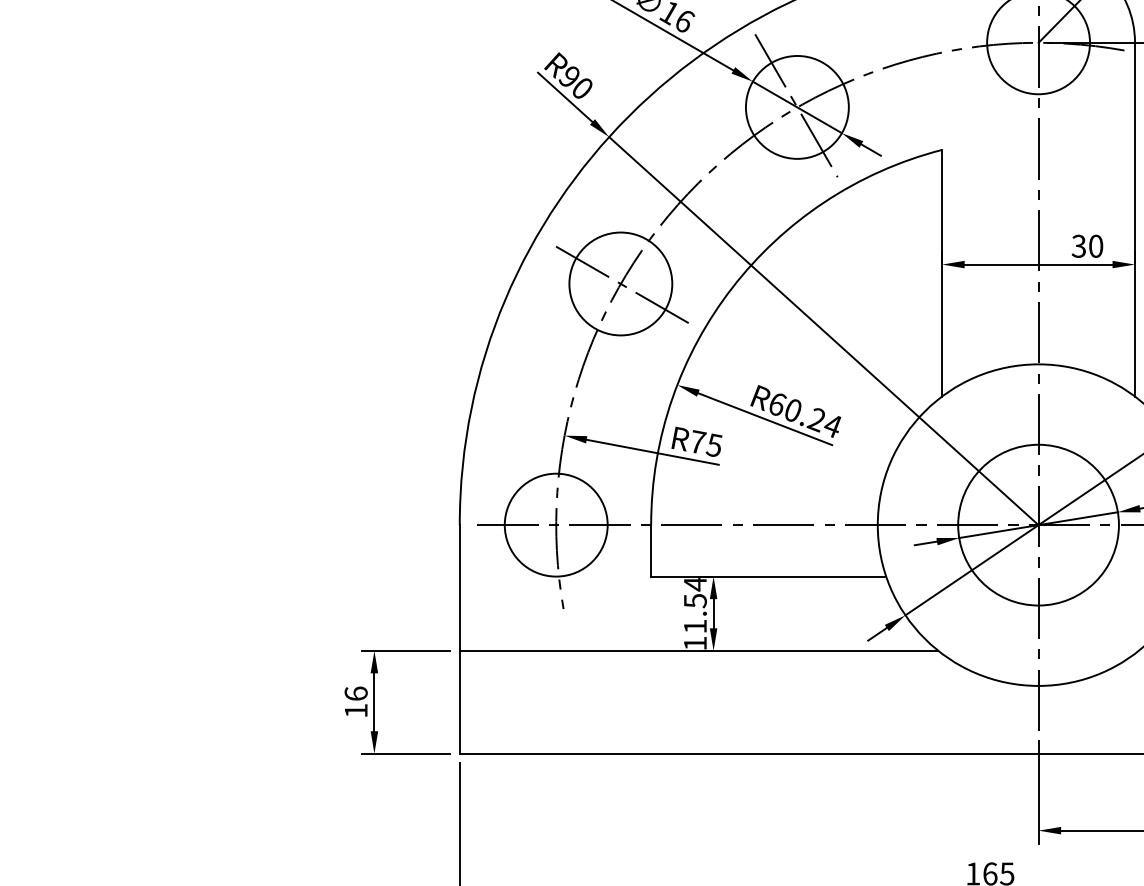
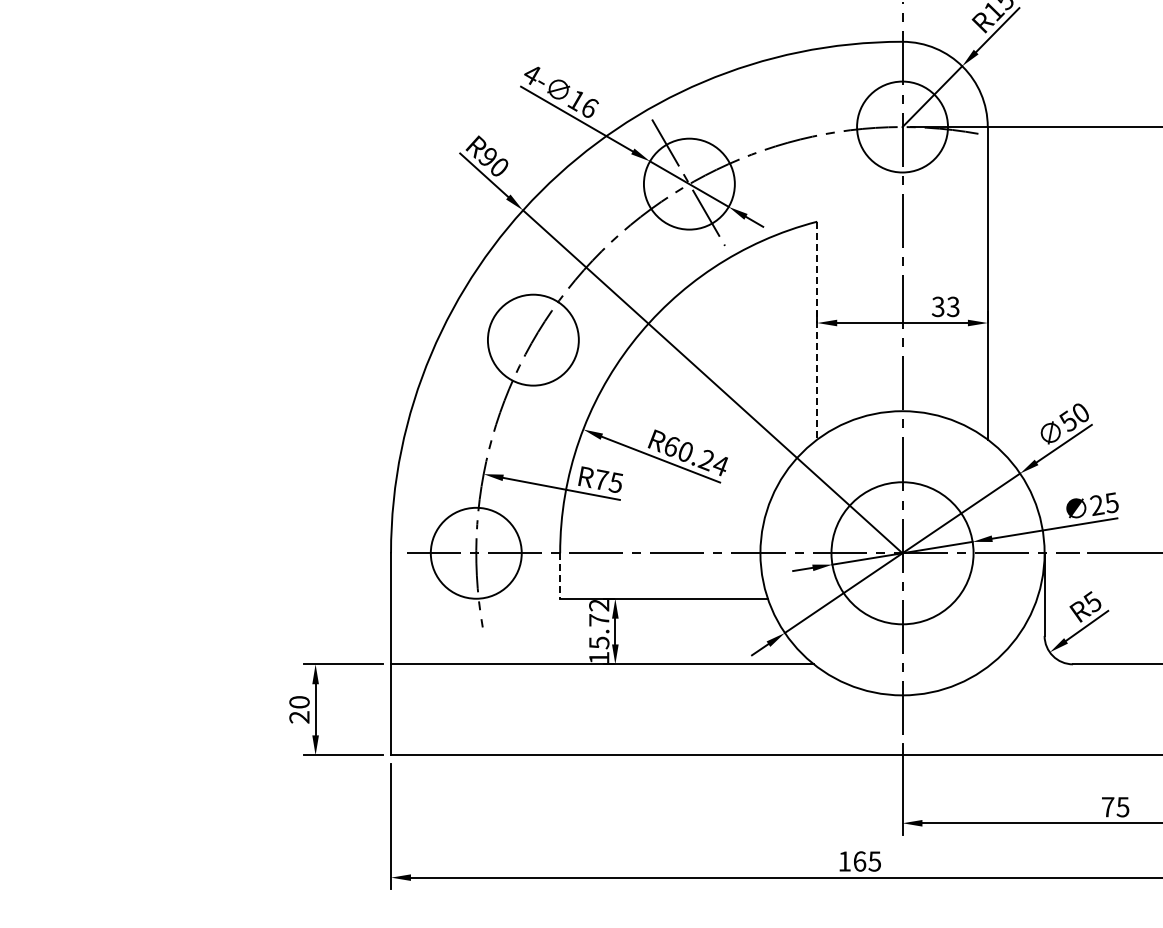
text: (1096, 245) -> (953, 306), 30 -> 33
line: (942, 273) -> (817, 330), solid -> dashed
line: (619, 283) -> (532, 339), removed
line: (651, 551) -> (560, 576), solid -> dashed
text: (695, 605) -> (599, 624), 11.54 -> 15.72
text: (356, 701) -> (299, 709), 16 -> 20

